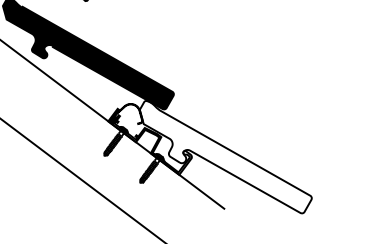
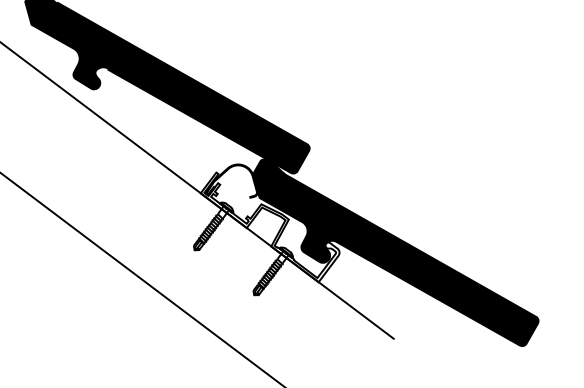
fill: (225, 156) -> (395, 251), added

